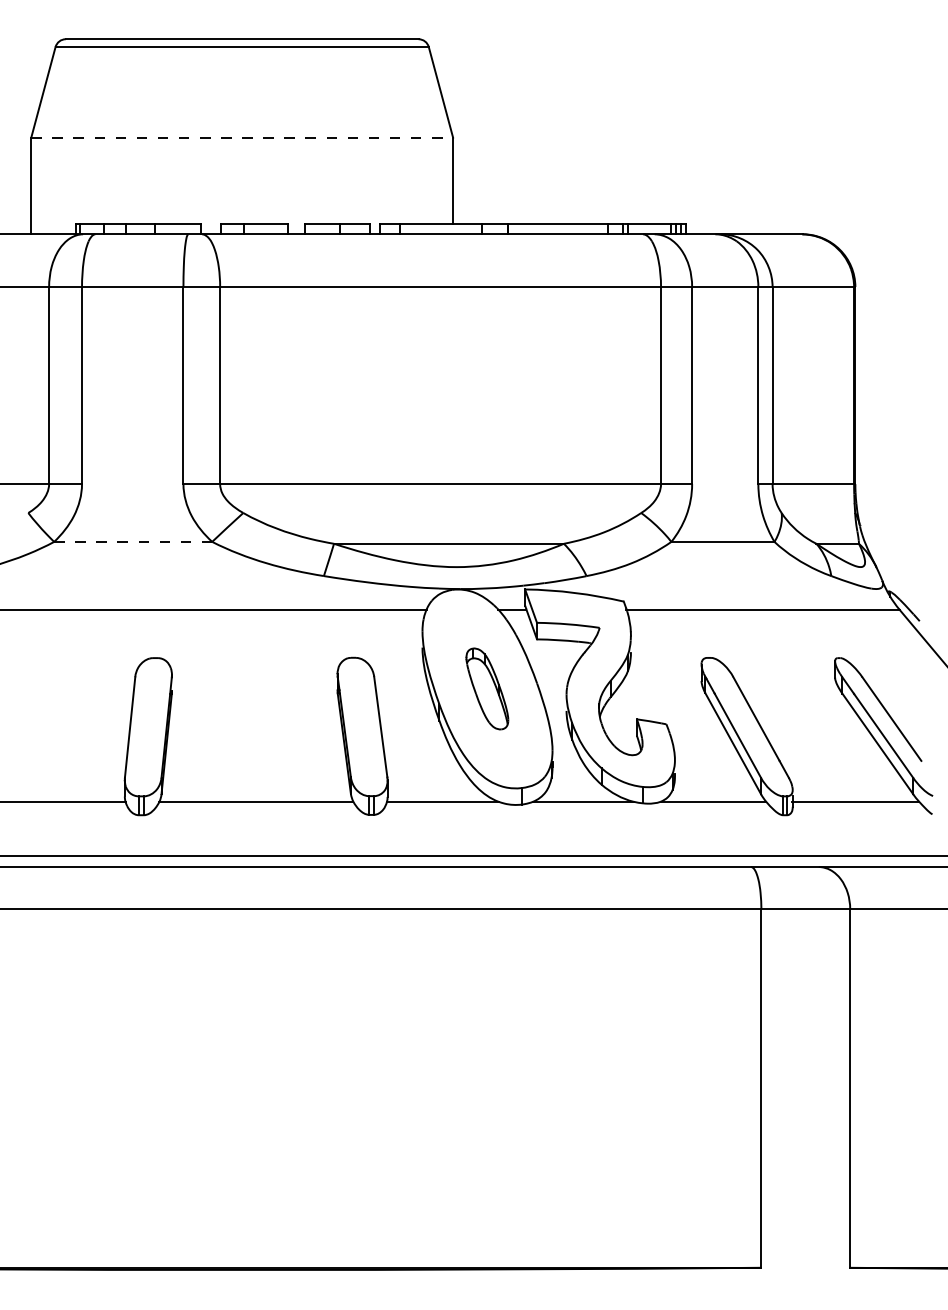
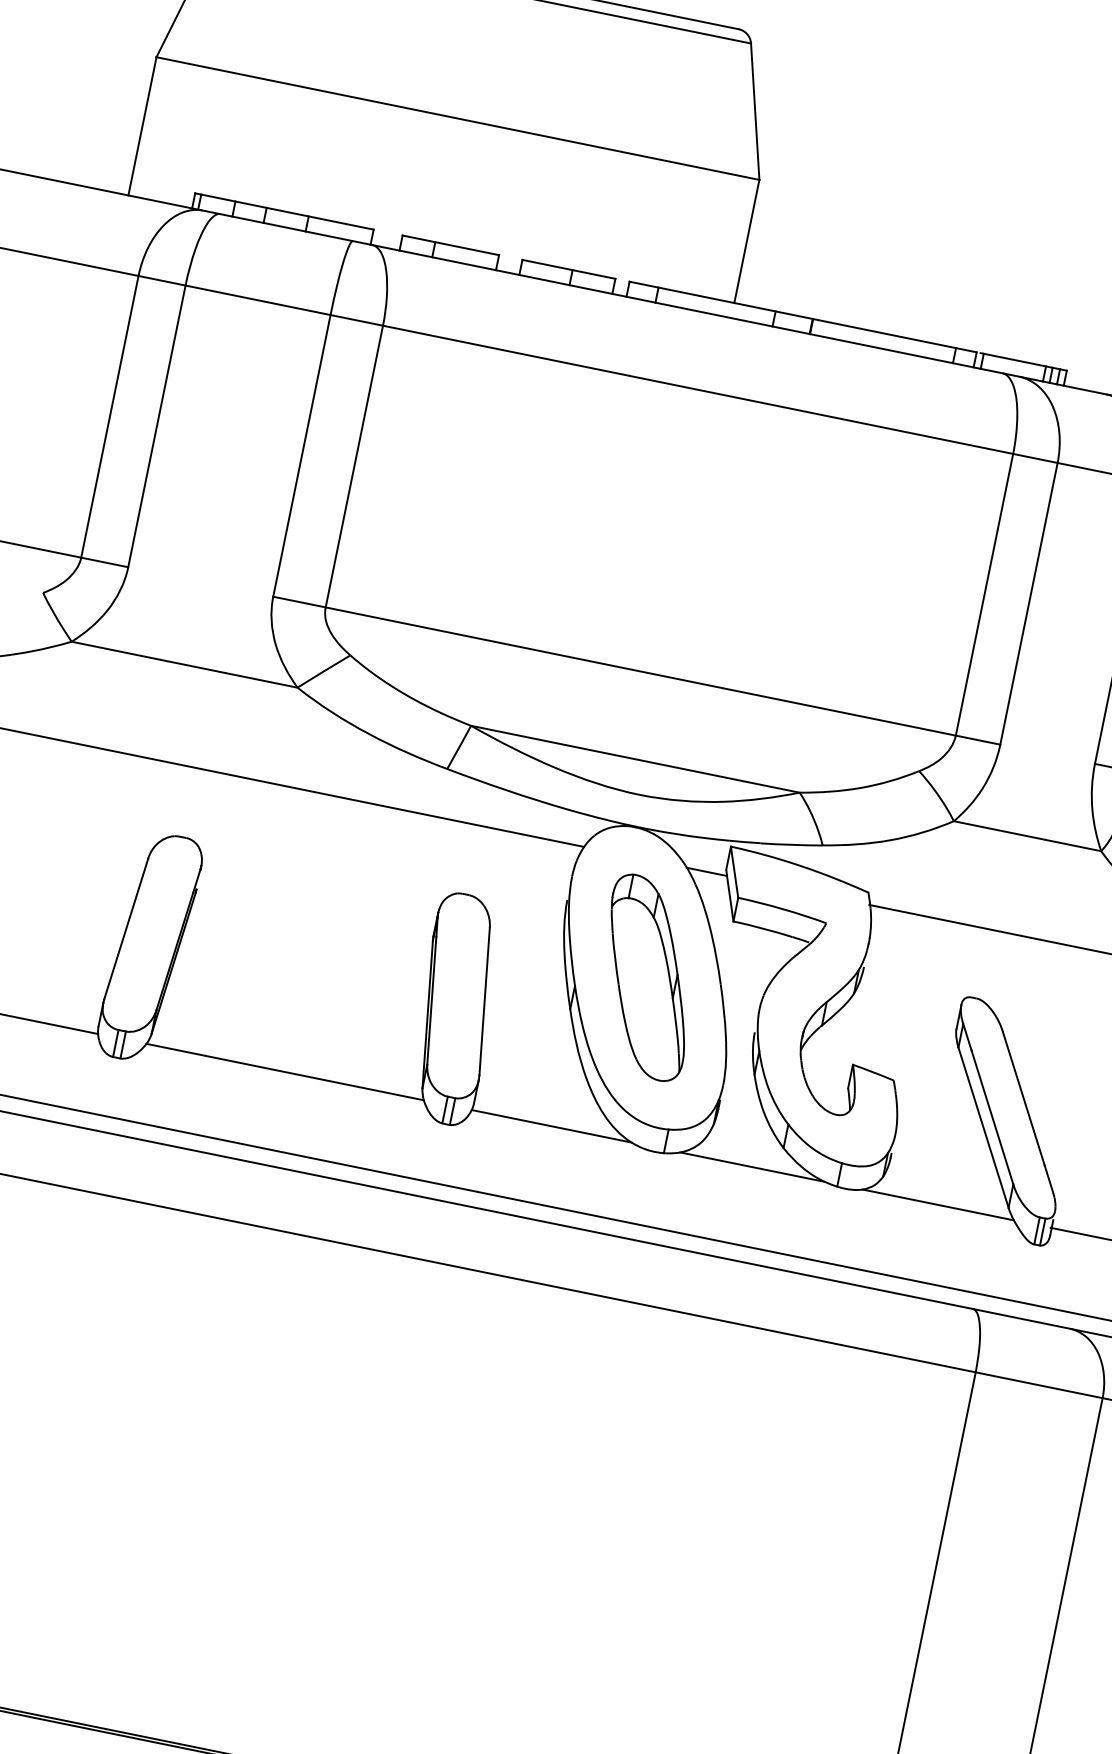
line: (242, 137) -> (458, 118), dashed -> solid
line: (133, 541) -> (185, 664), dashed -> solid
part: (487, 688) -> (648, 977), size x1.67

